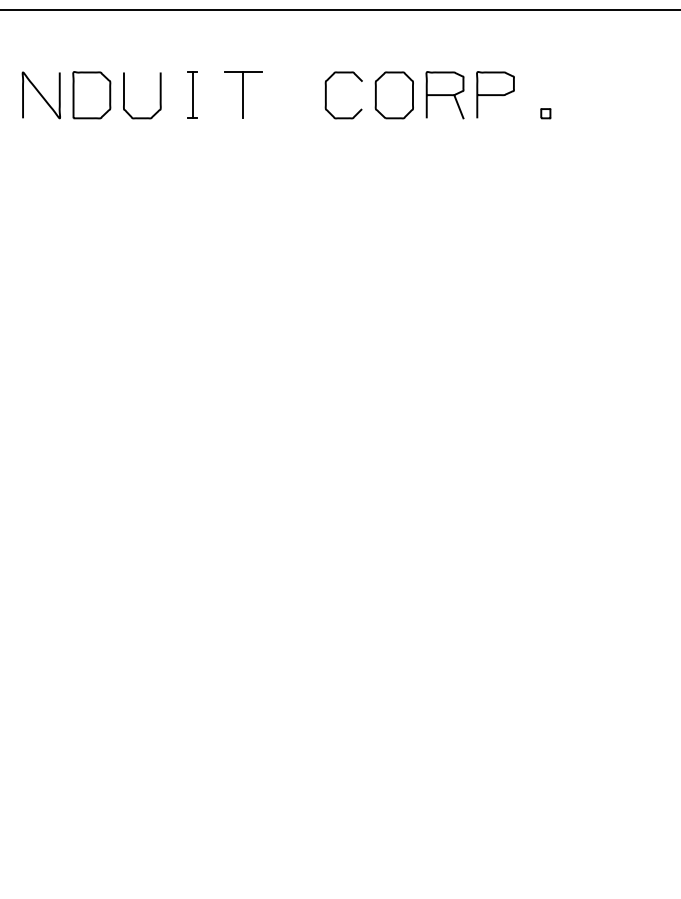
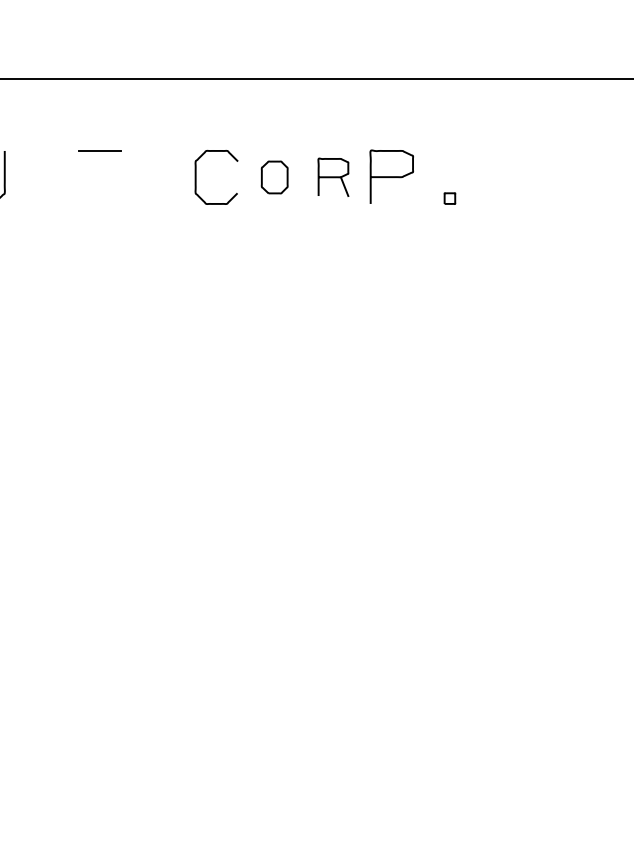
part: (192, 94) -> (41, 176), removed
line: (243, 95) -> (100, 177), removed
part: (393, 95) -> (273, 177), size x0.6
part: (444, 95) -> (332, 177), size x0.7

